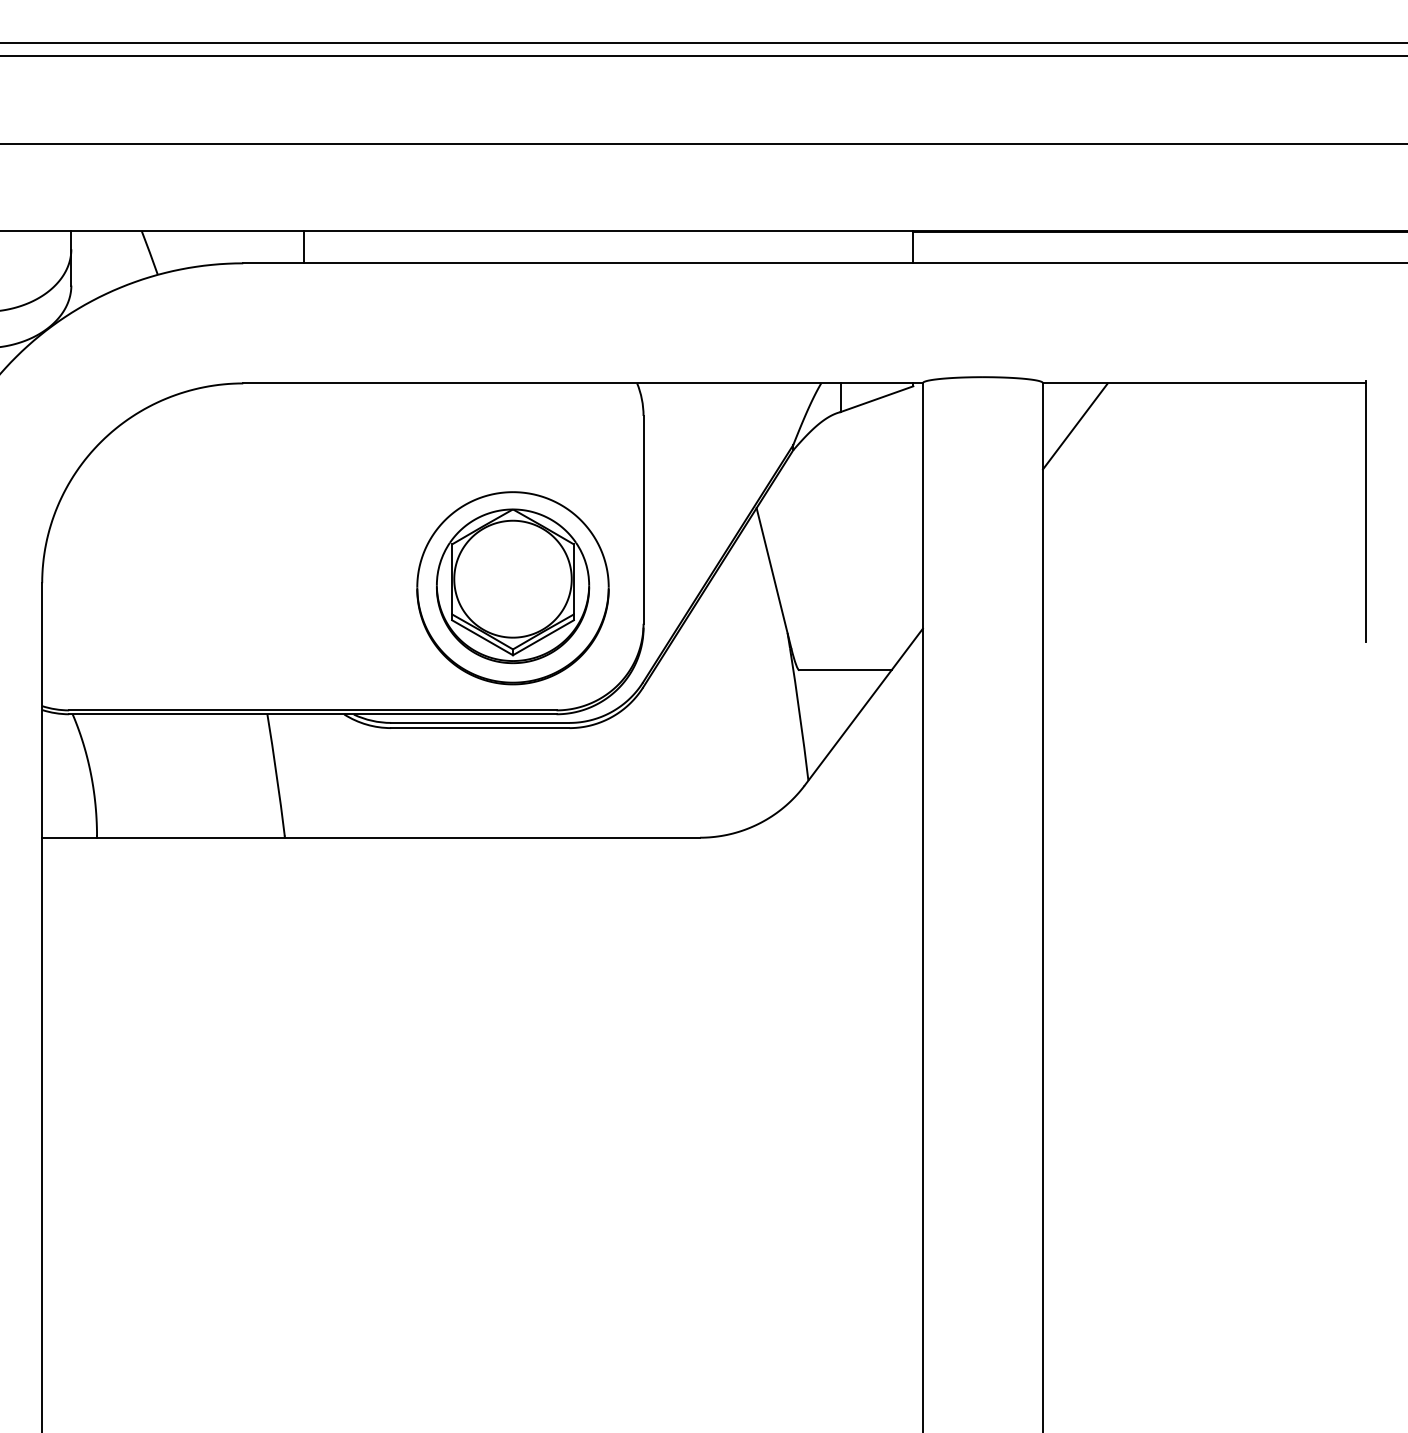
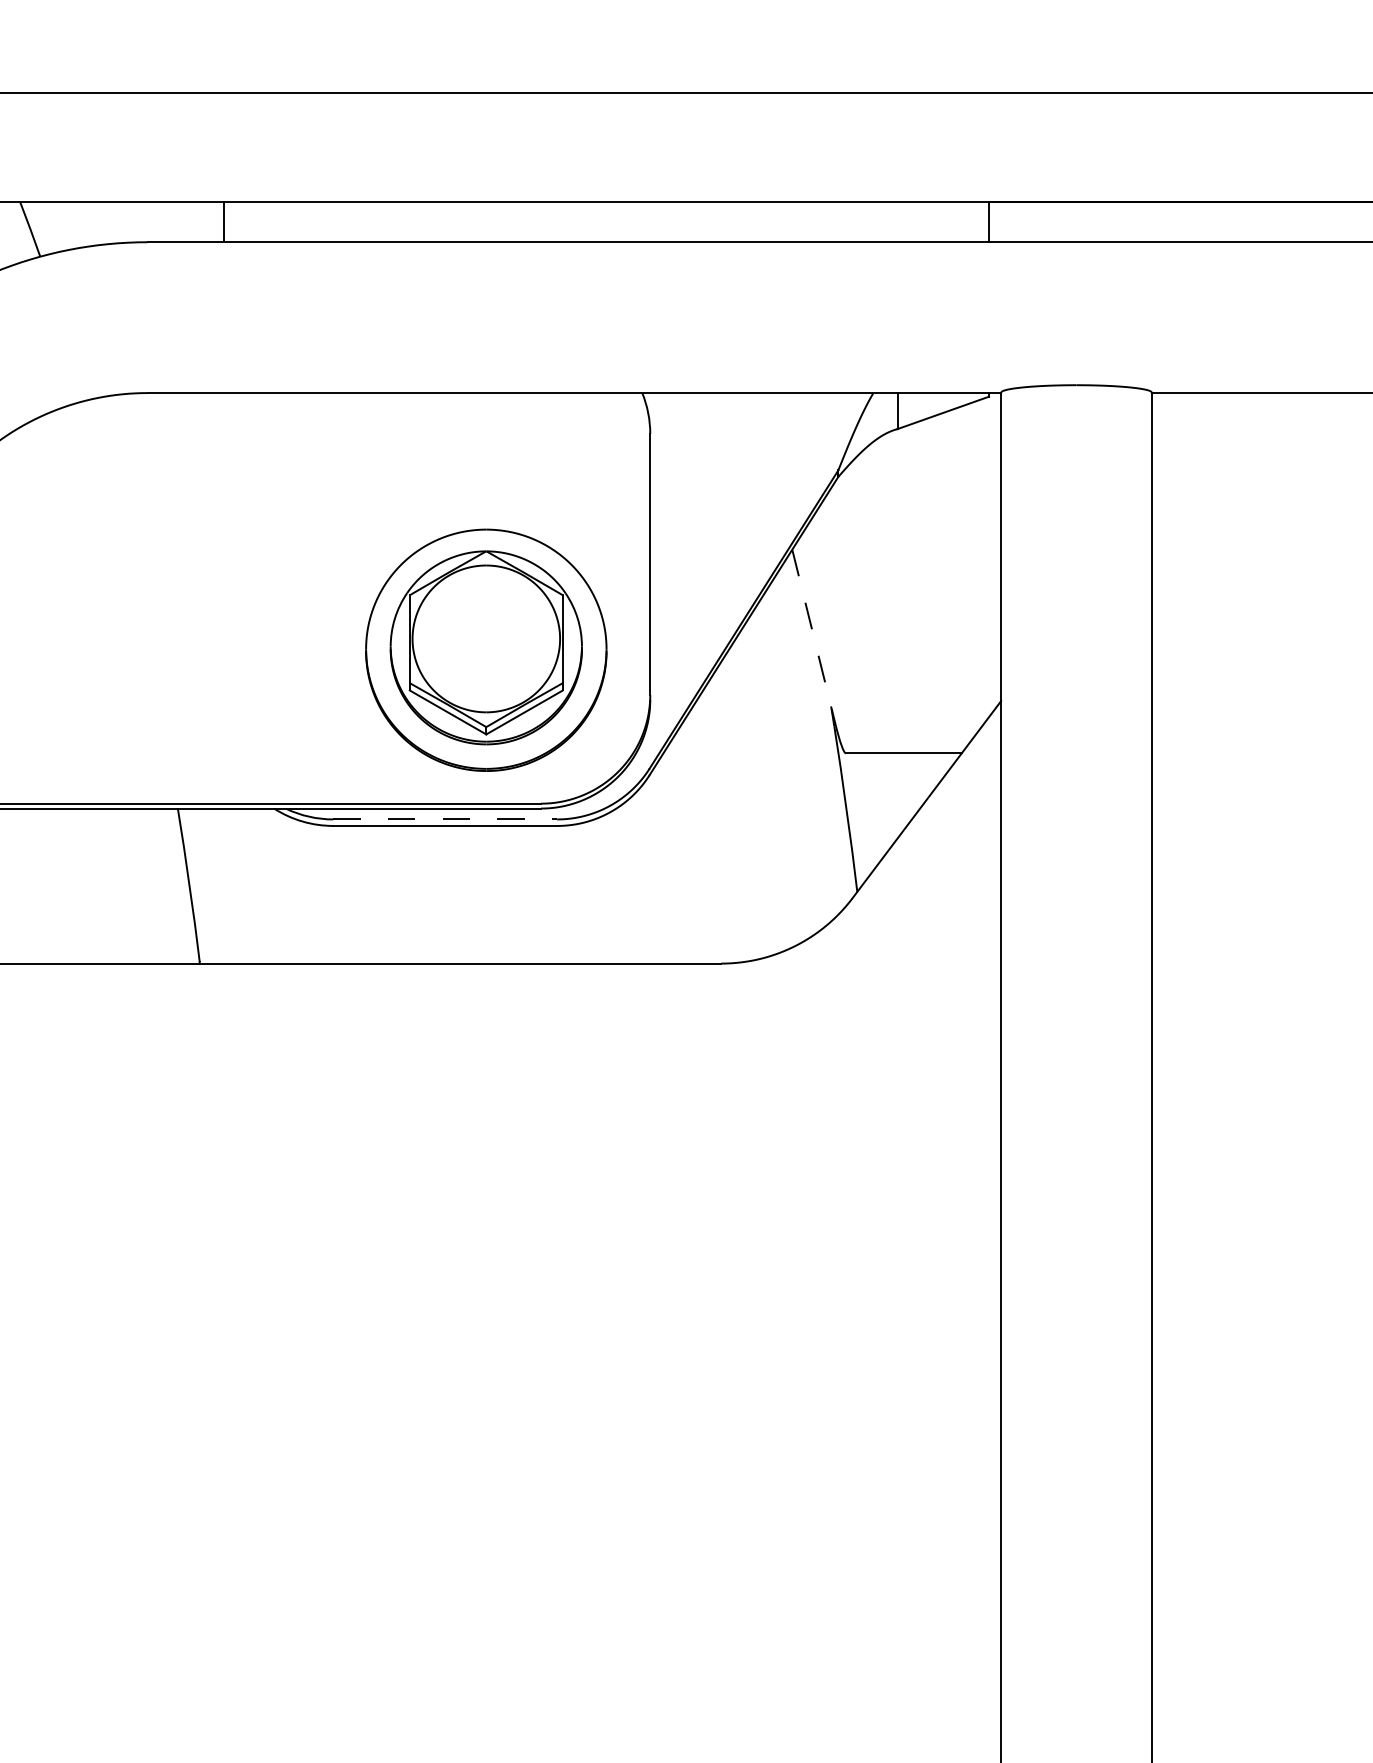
line: (1075, 426) -> (1192, 447), removed
line: (774, 578) -> (814, 638), solid -> dashed
line: (480, 722) -> (445, 818), solid -> dashed

